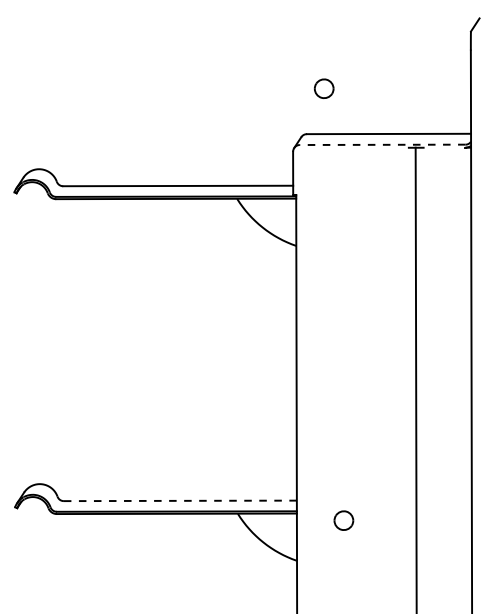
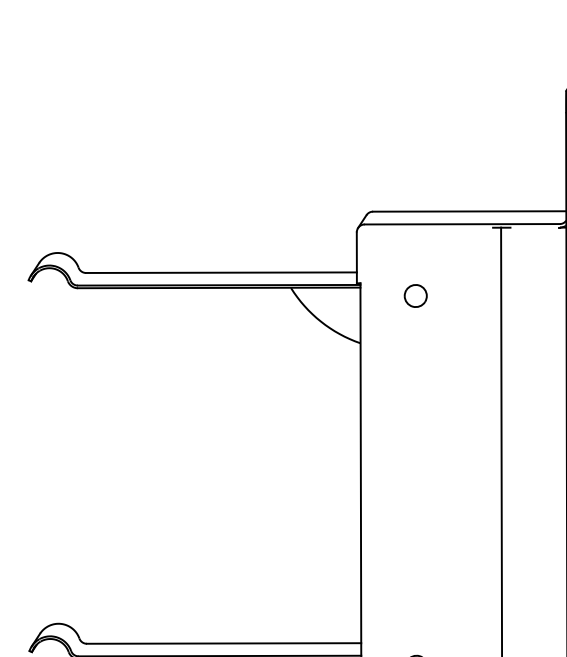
part: (324, 88) -> (416, 295), moved
line: (382, 144) -> (462, 223), dashed -> solid
line: (179, 500) -> (223, 643), dashed -> solid

